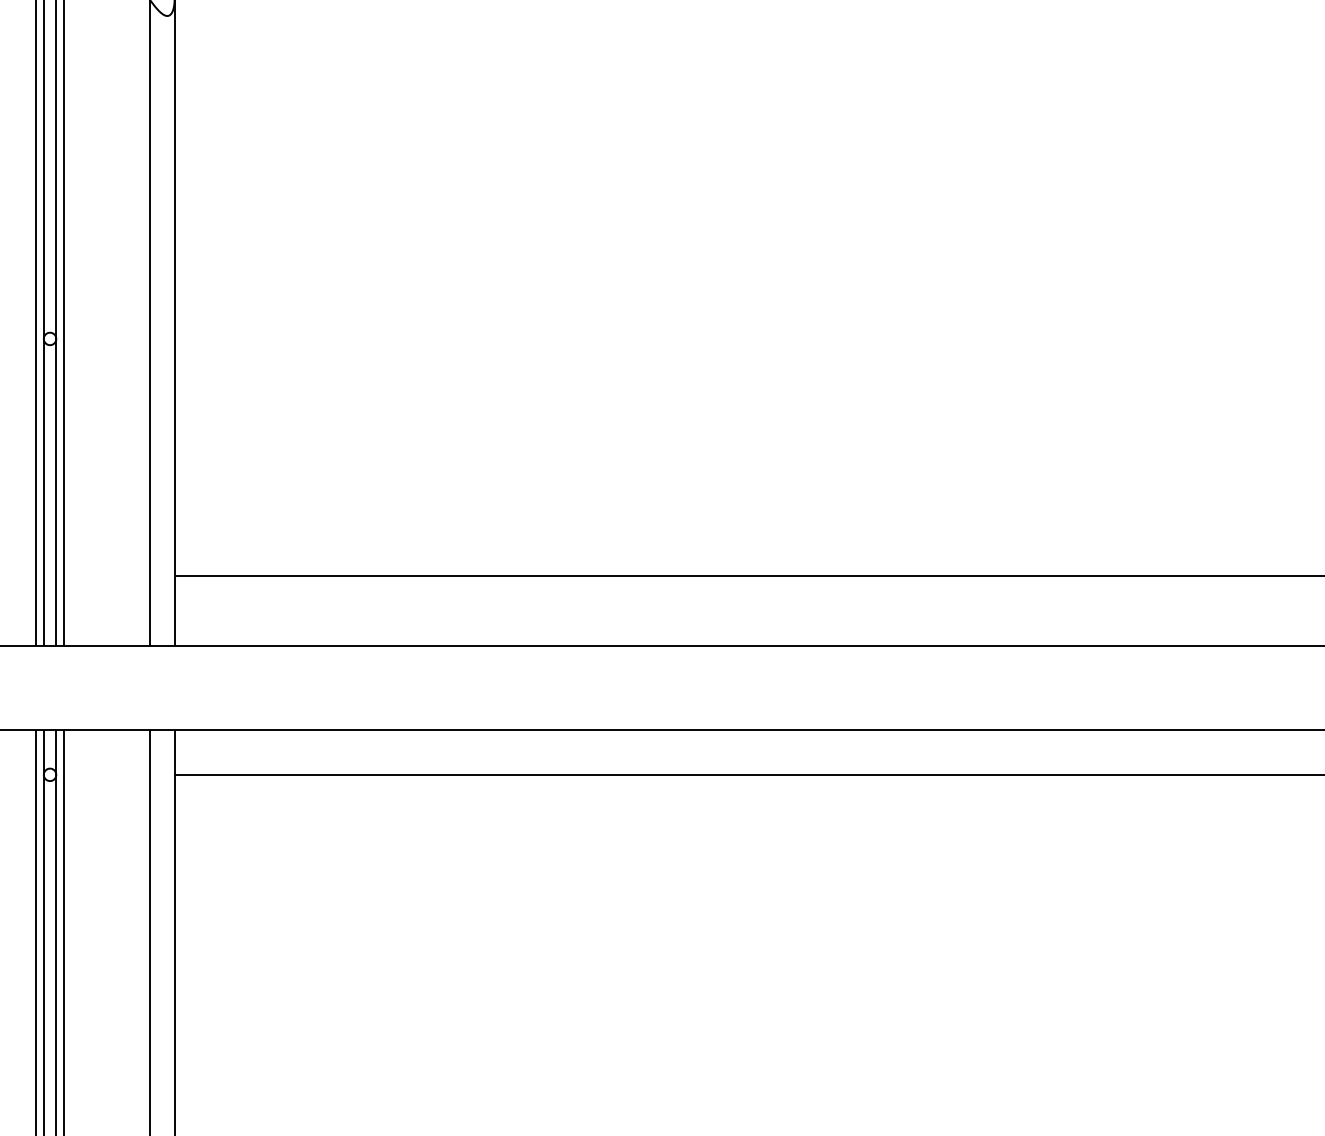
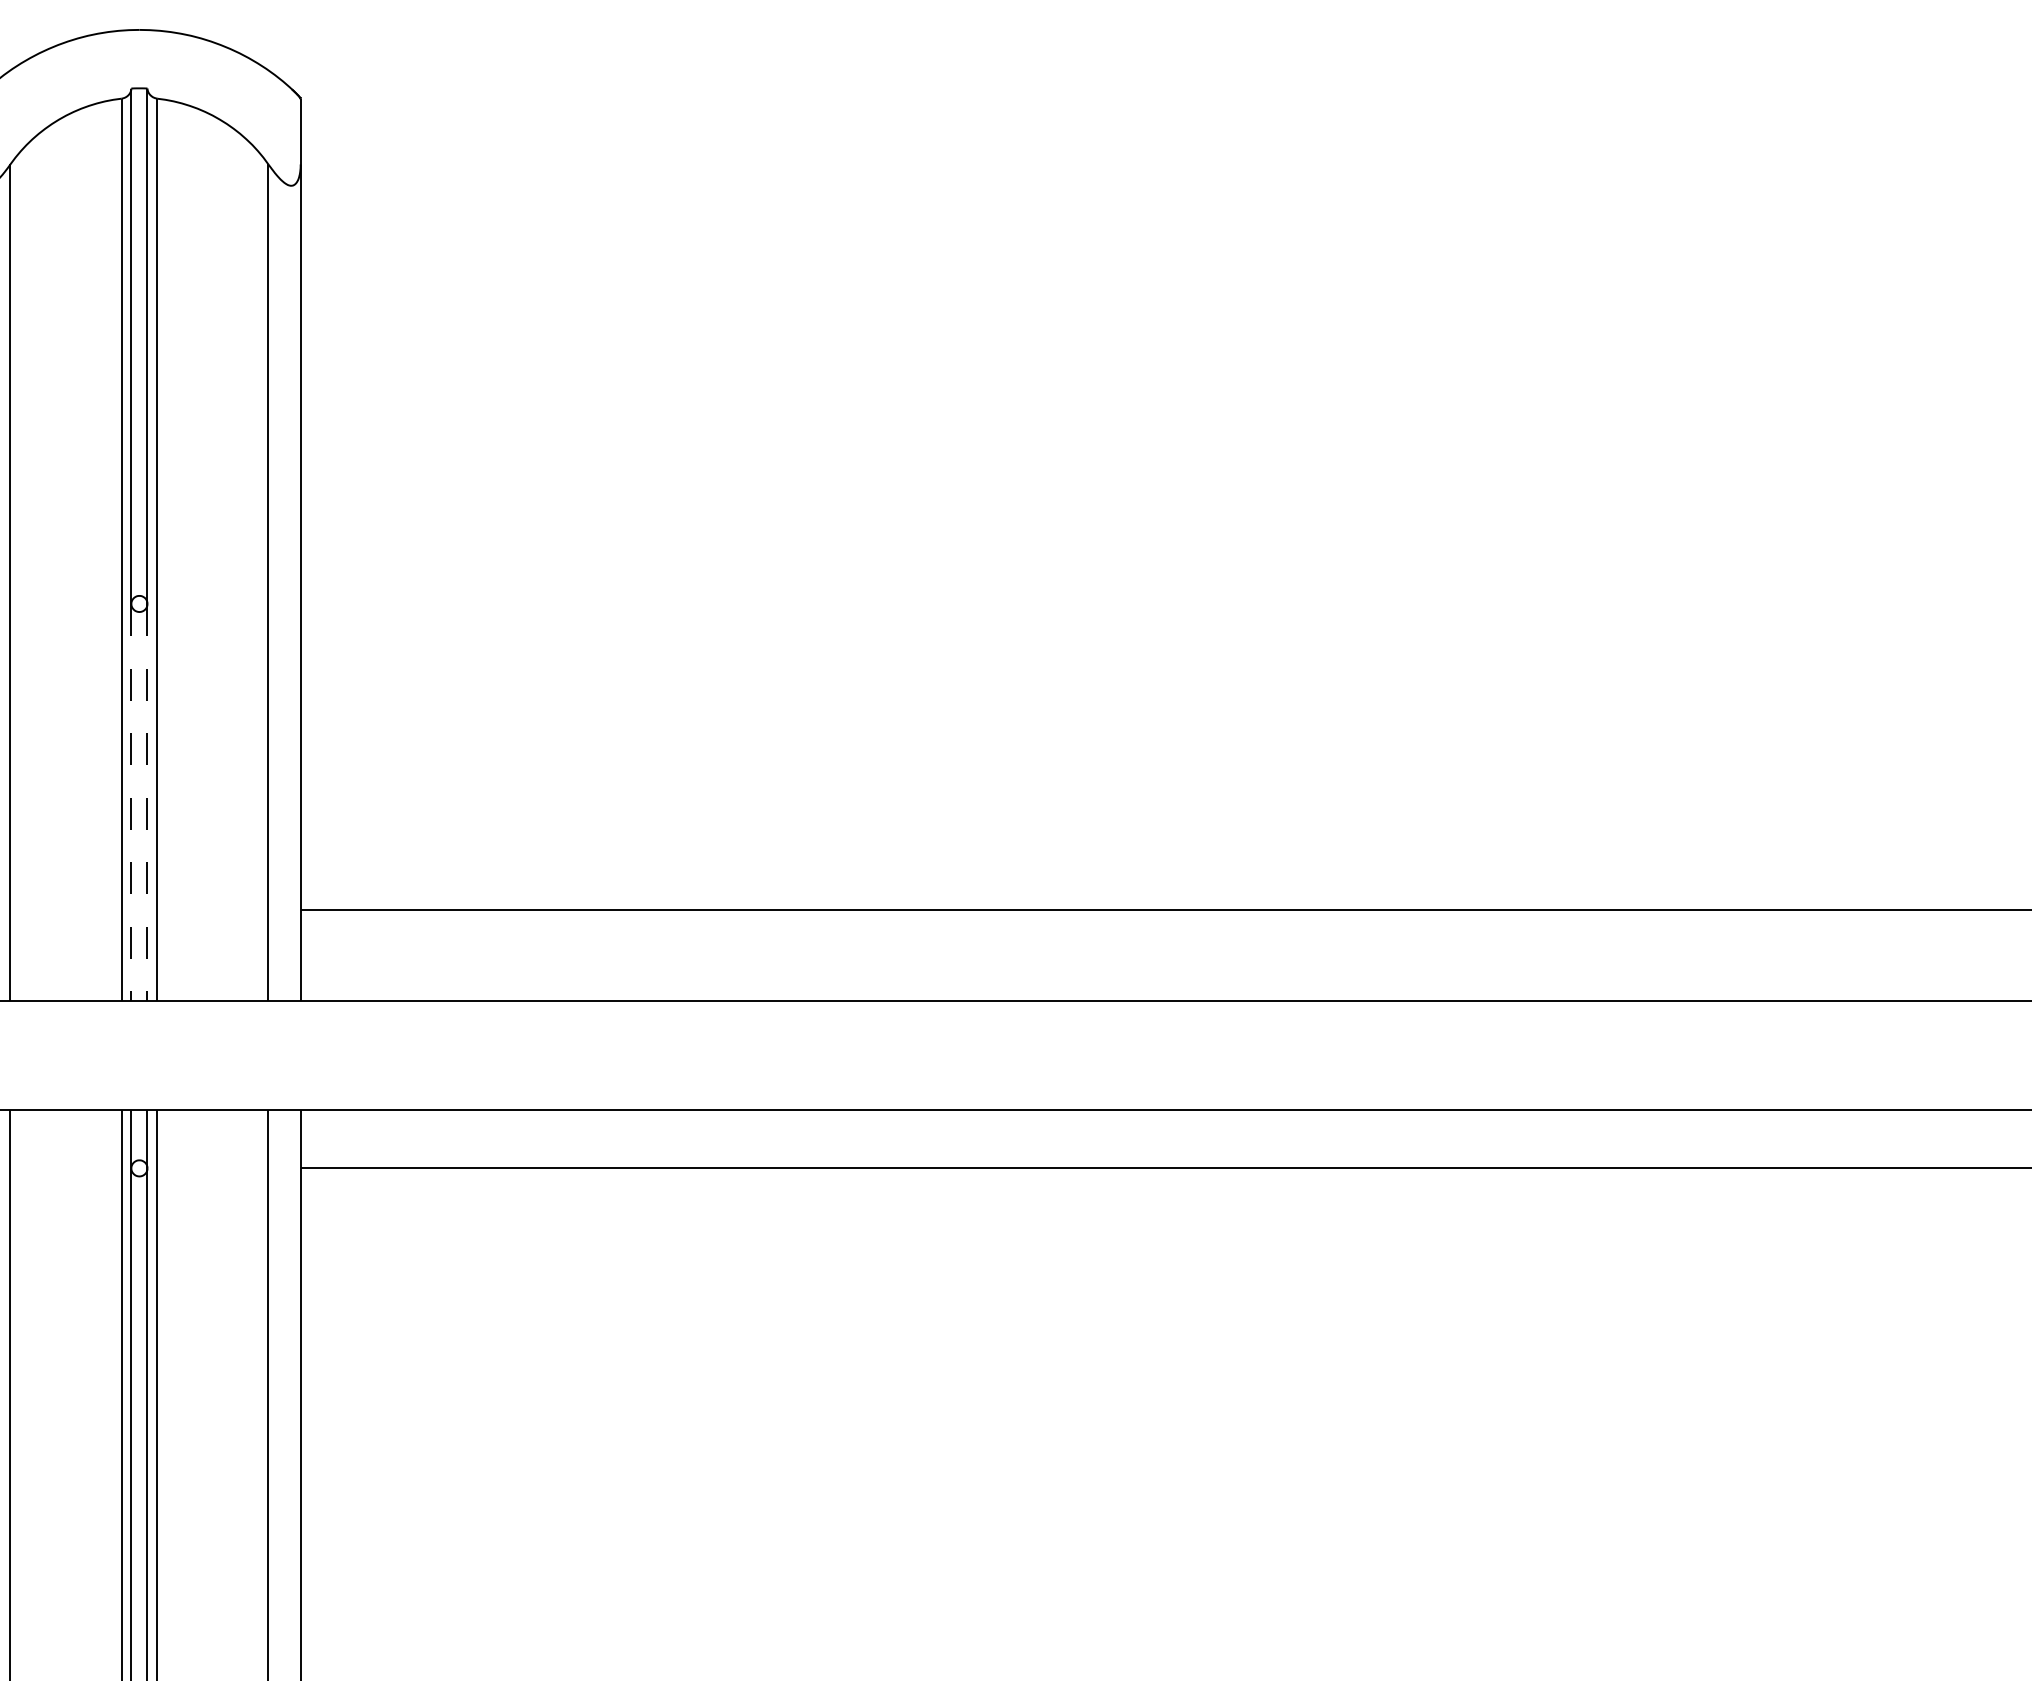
line: (43, 492) -> (131, 802), solid -> dashed
line: (56, 492) -> (147, 802), solid -> dashed

